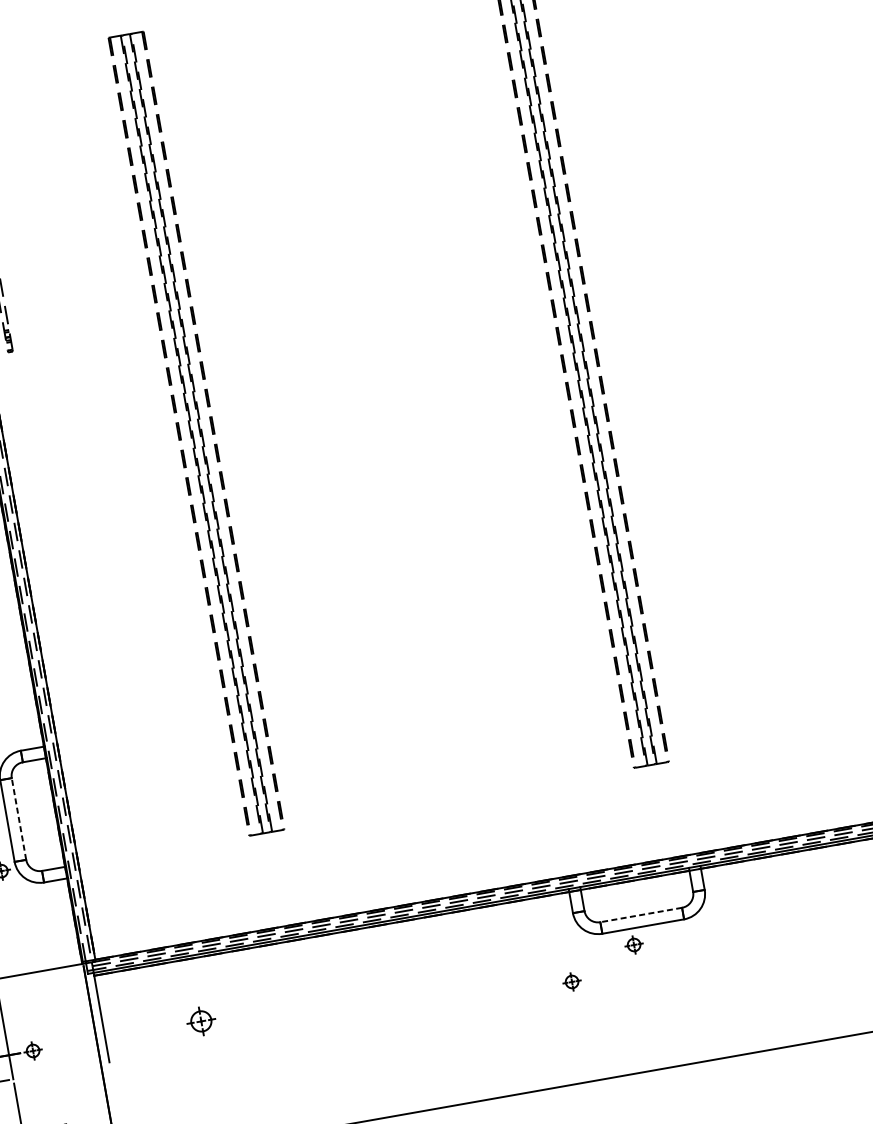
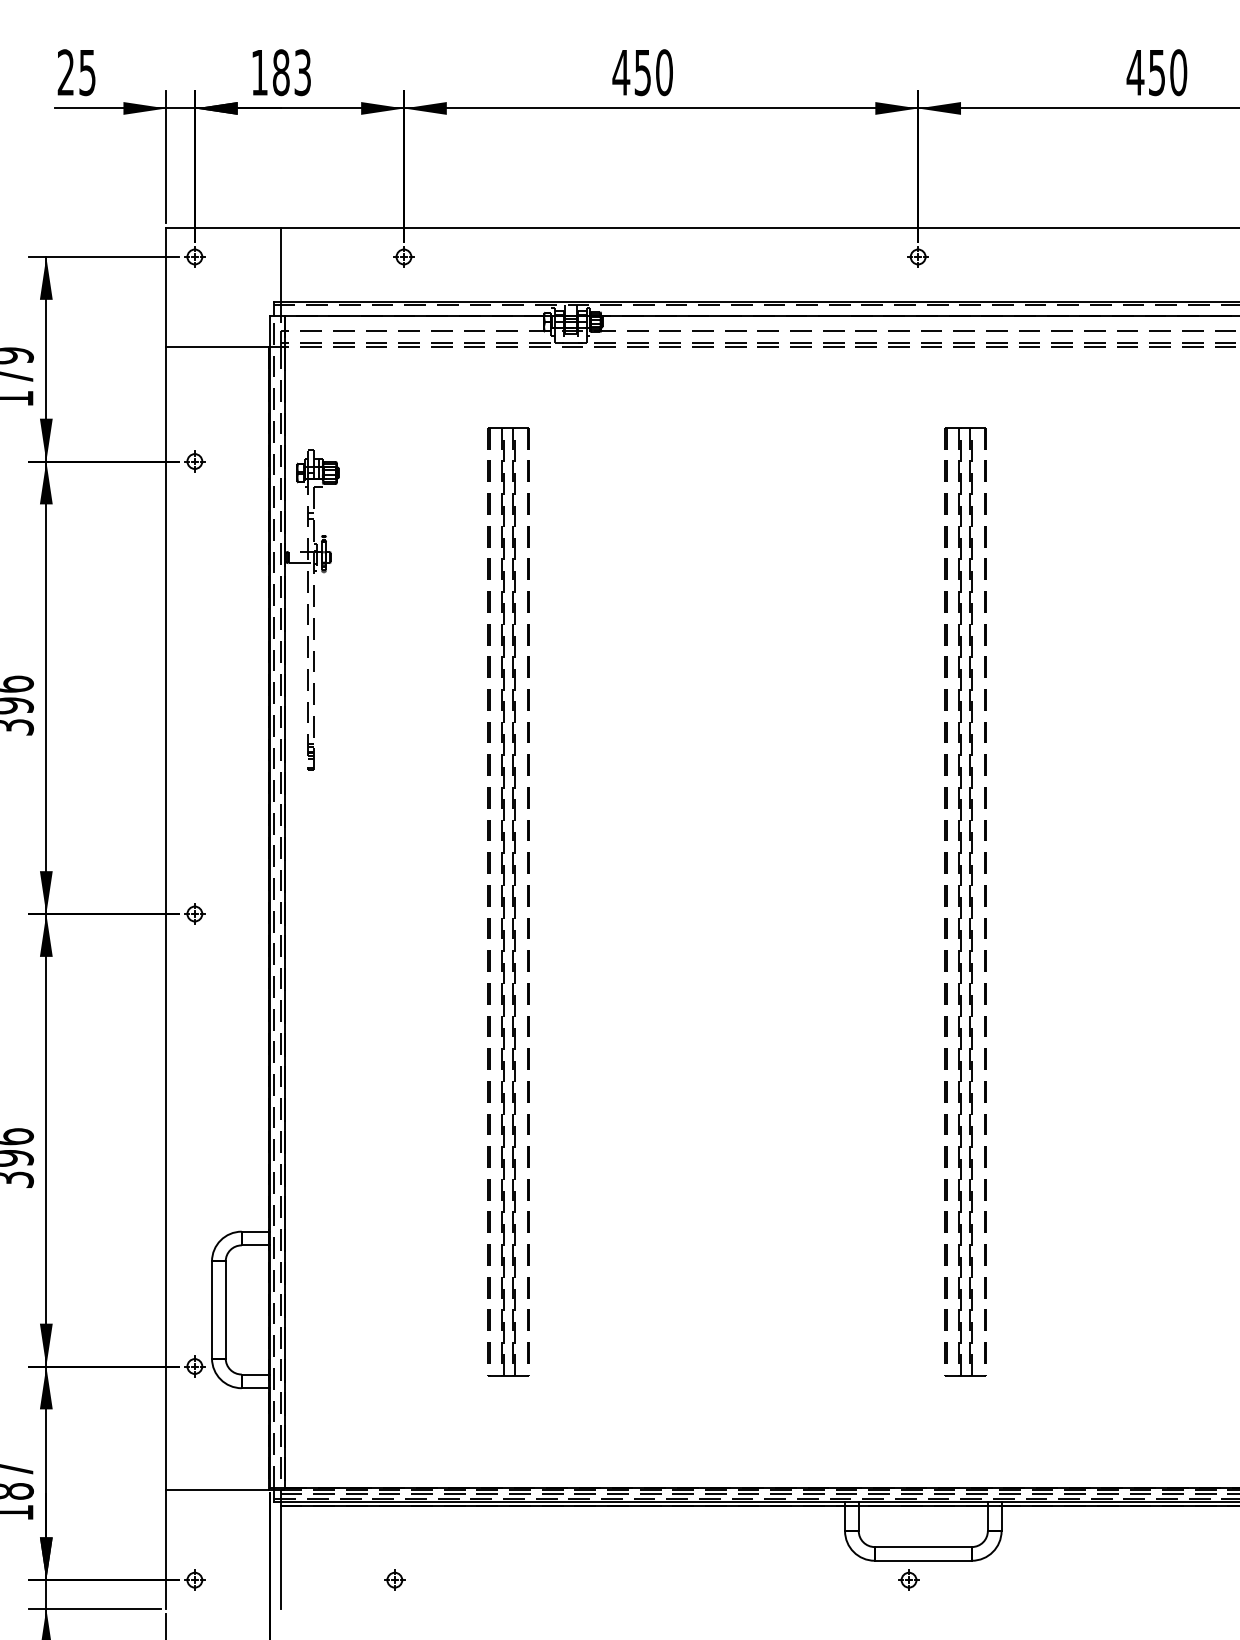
line: (18, 818) -> (225, 1309), dashed -> solid
line: (641, 915) -> (923, 1547), dashed -> solid
part: (571, 981) -> (829, 1609), removed
part: (201, 1020) -> (394, 1579), size x0.62

